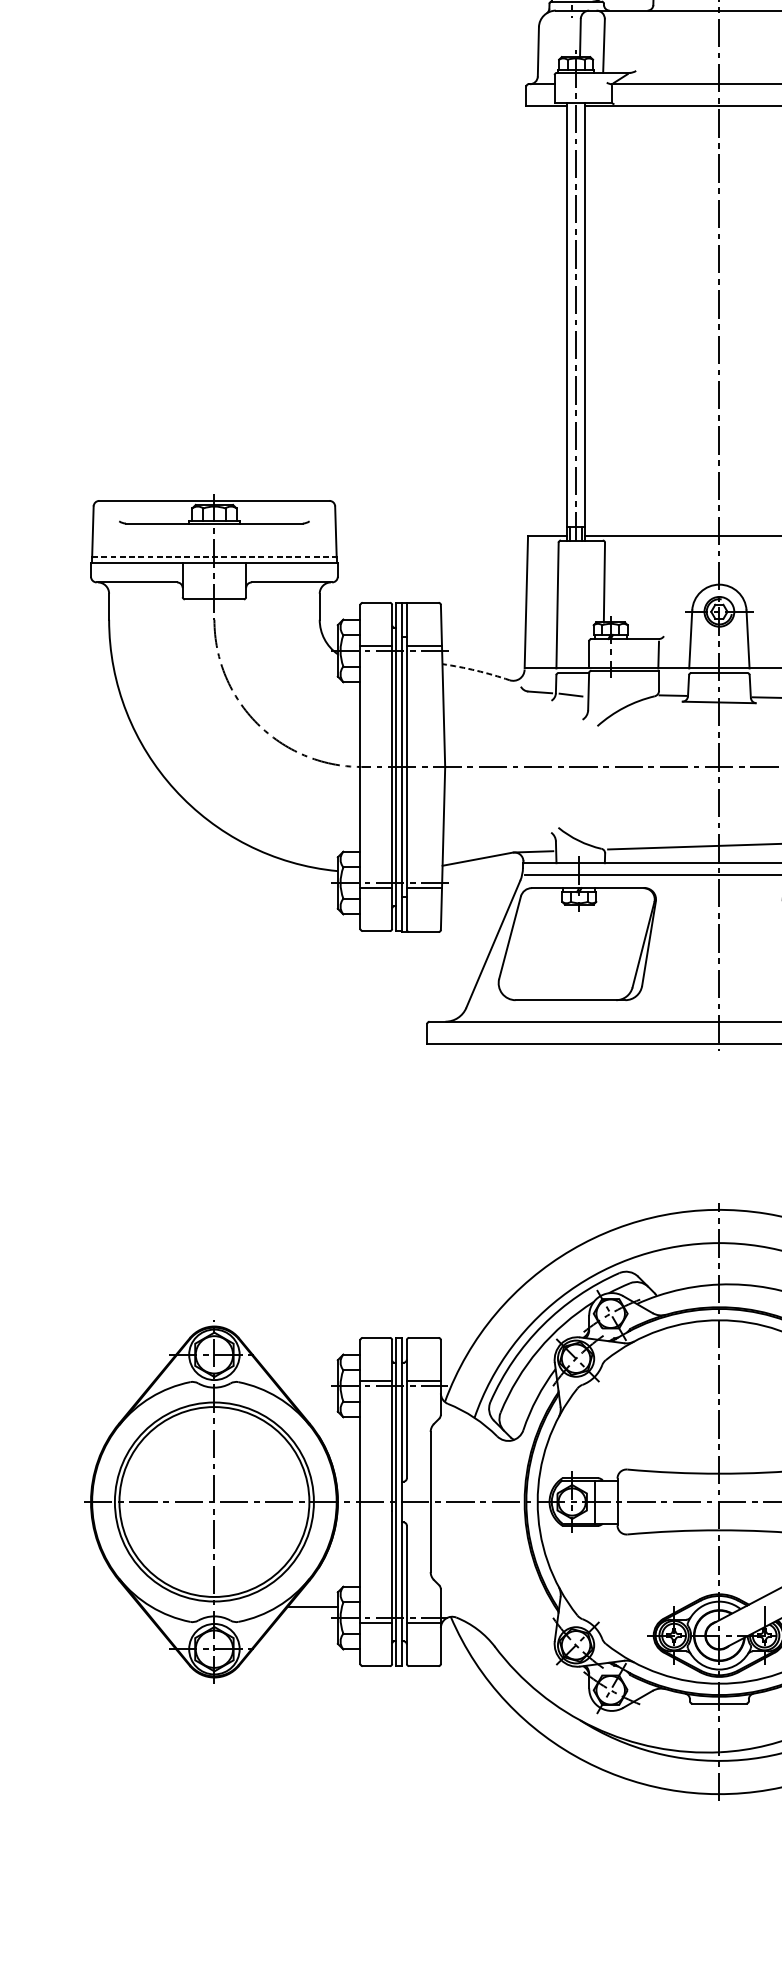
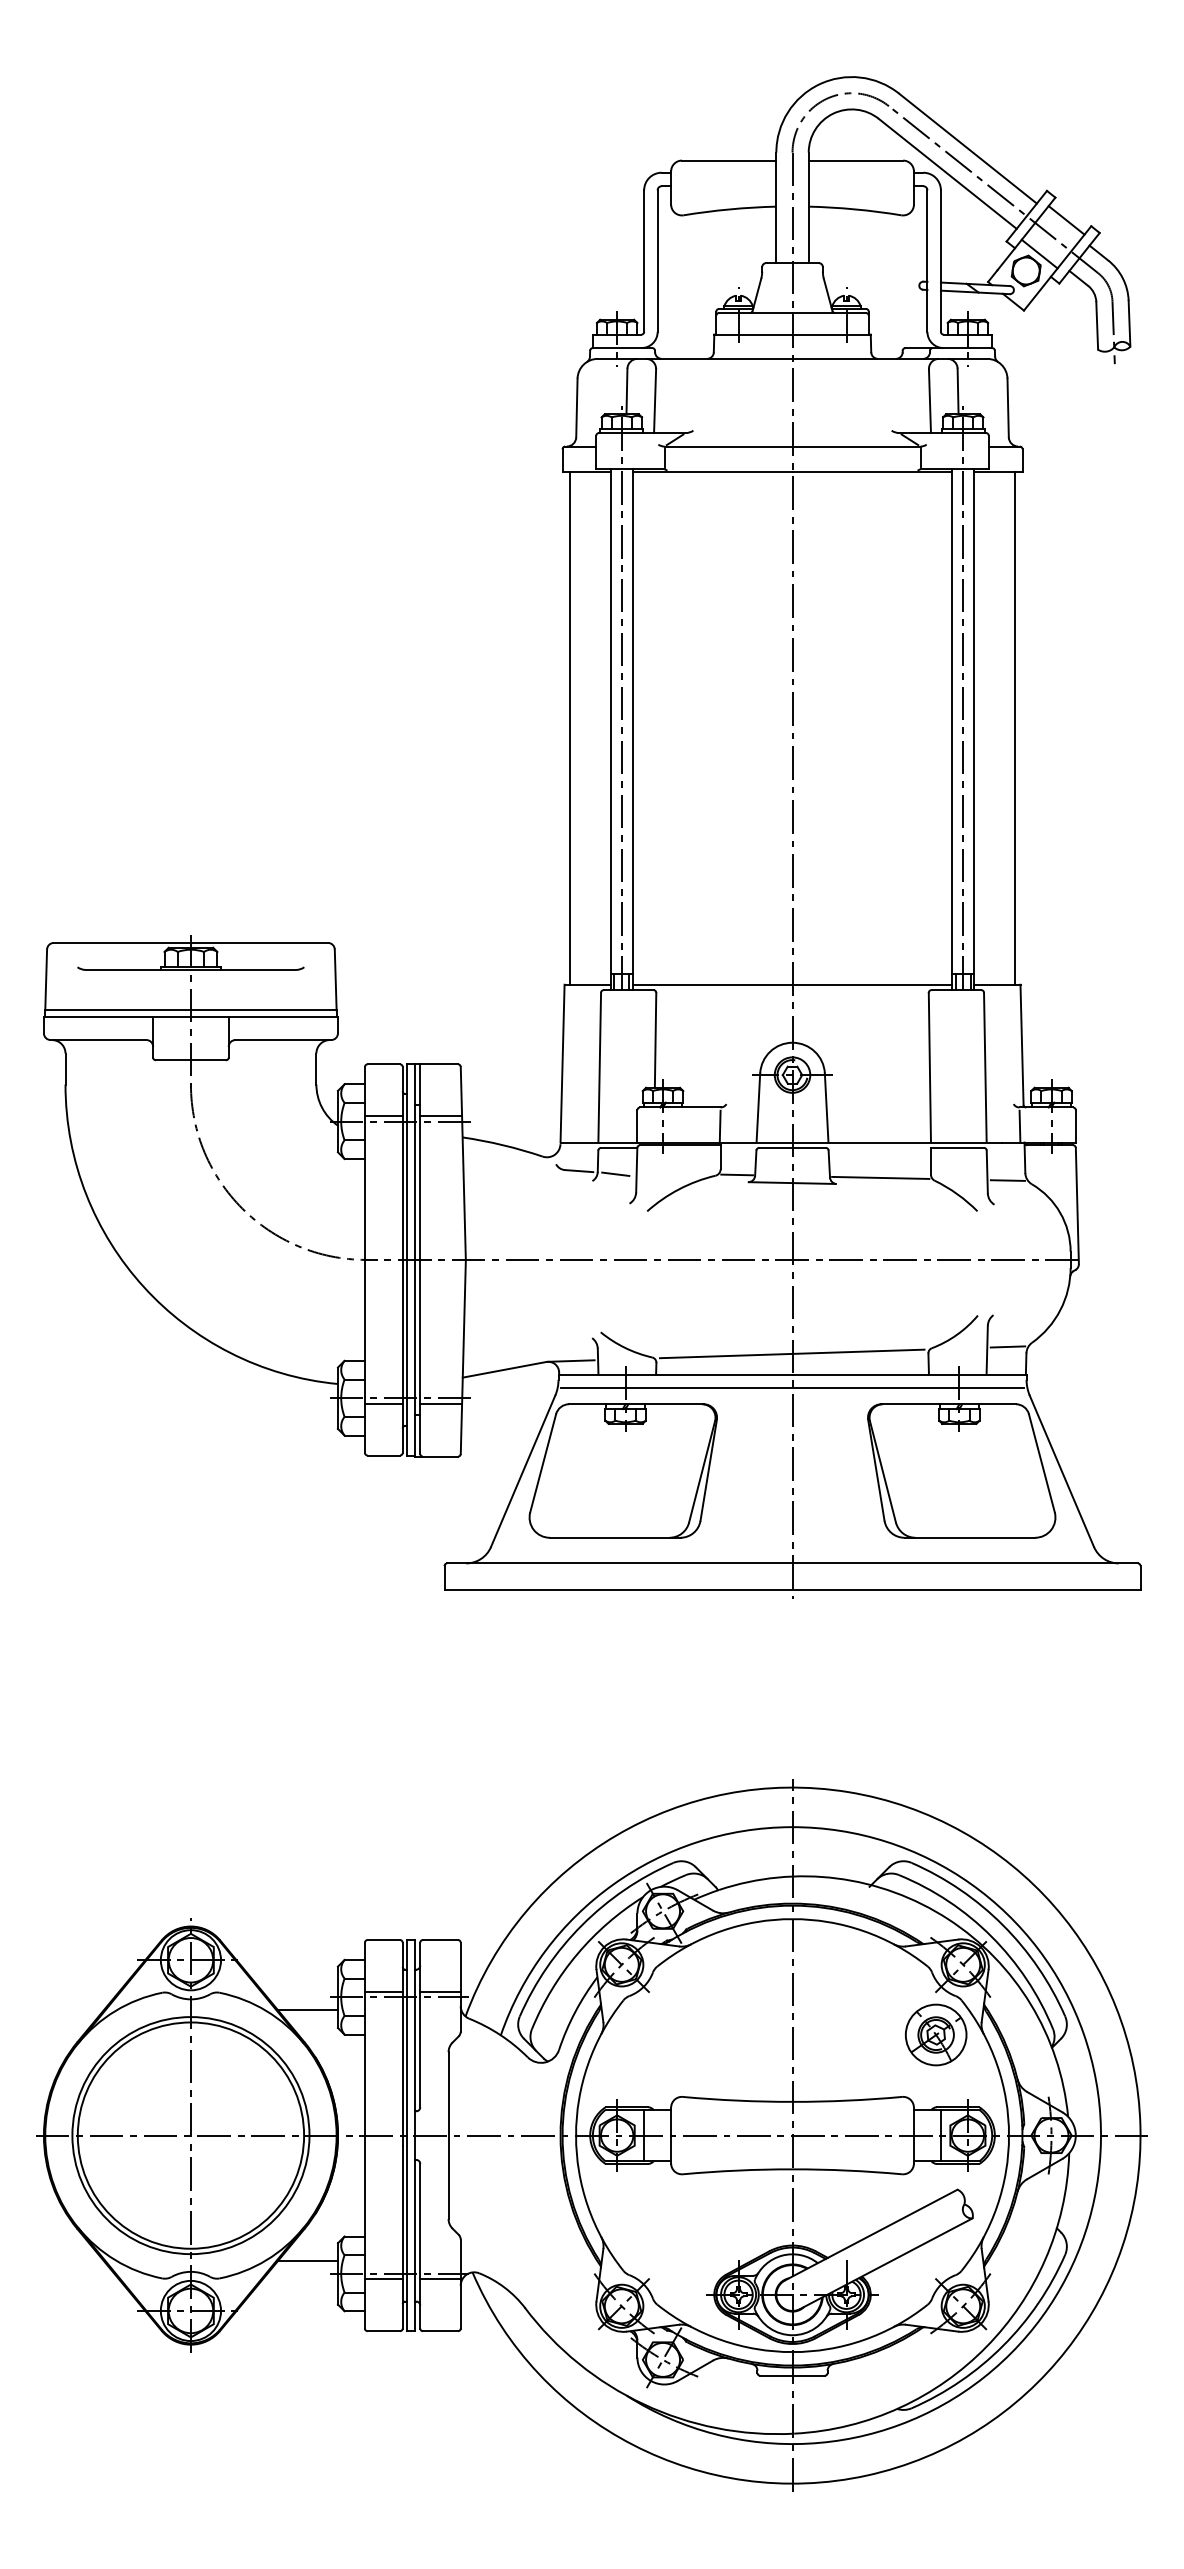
line: (532, 320) -> (569, 728), added
line: (214, 557) -> (190, 1010), dashed -> solid
arc: (476, 670) -> (503, 1145), dashed -> solid
line: (312, 1397) -> (307, 2010), added

